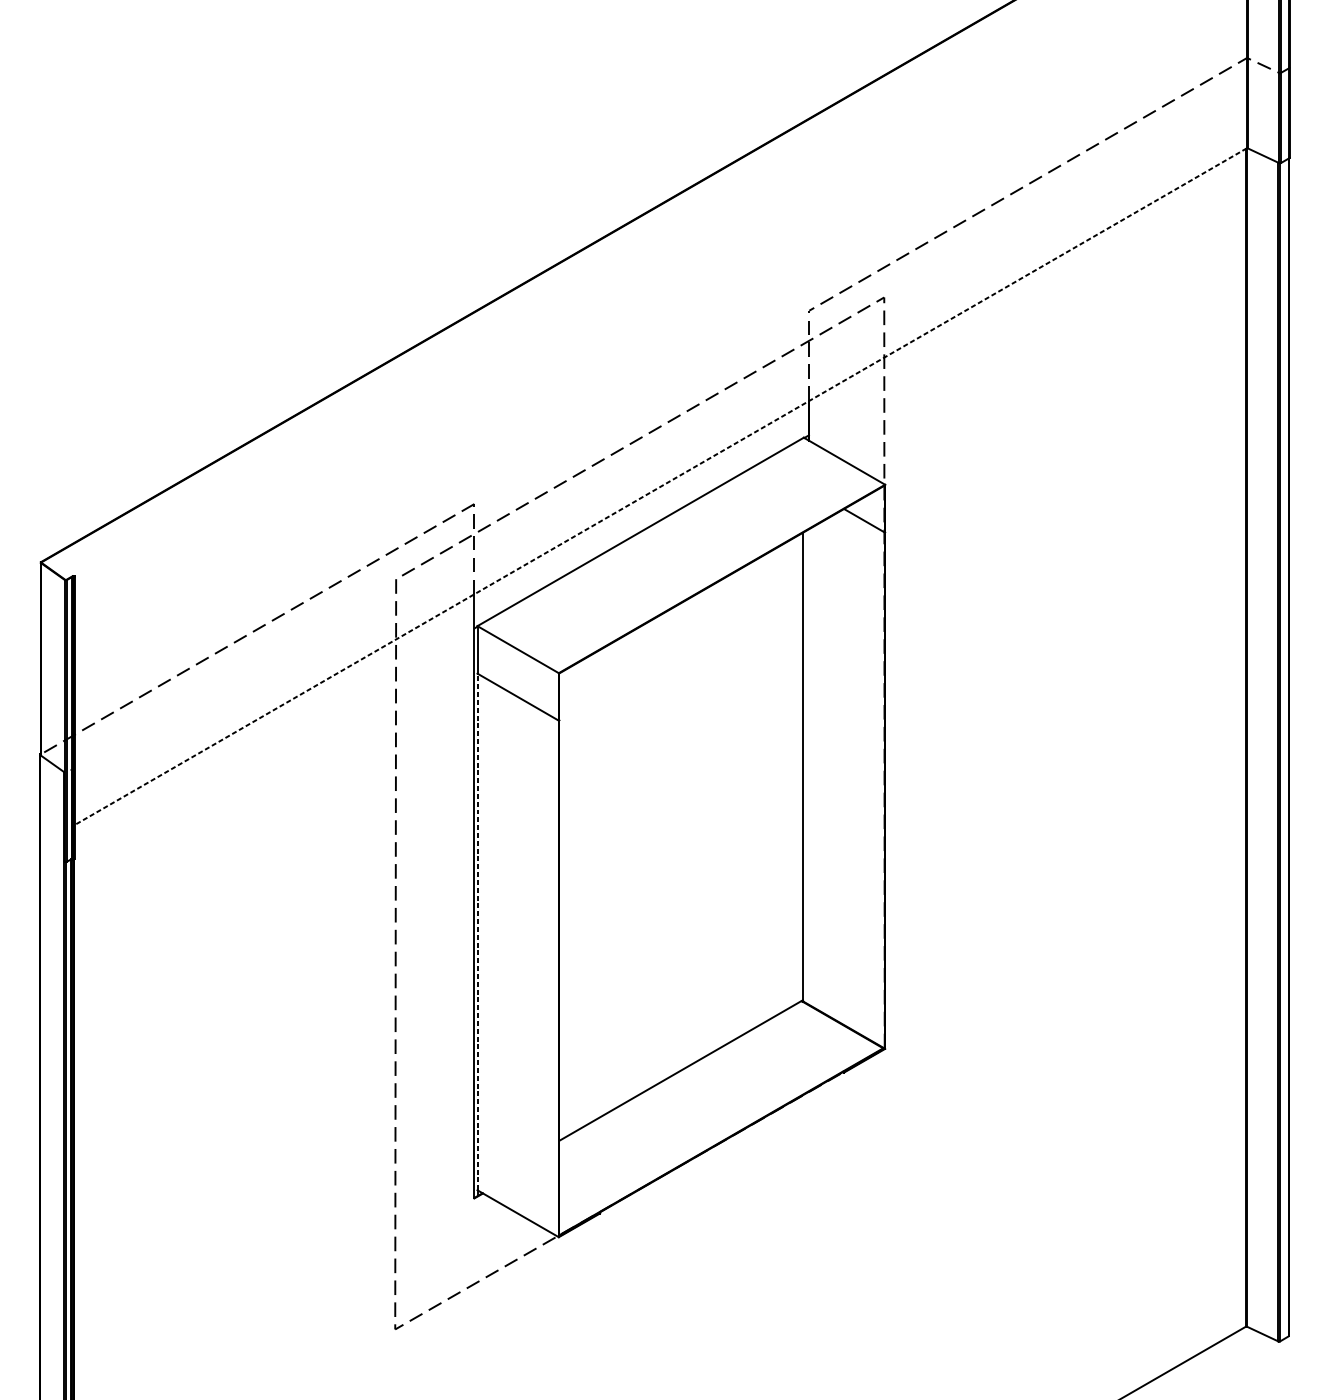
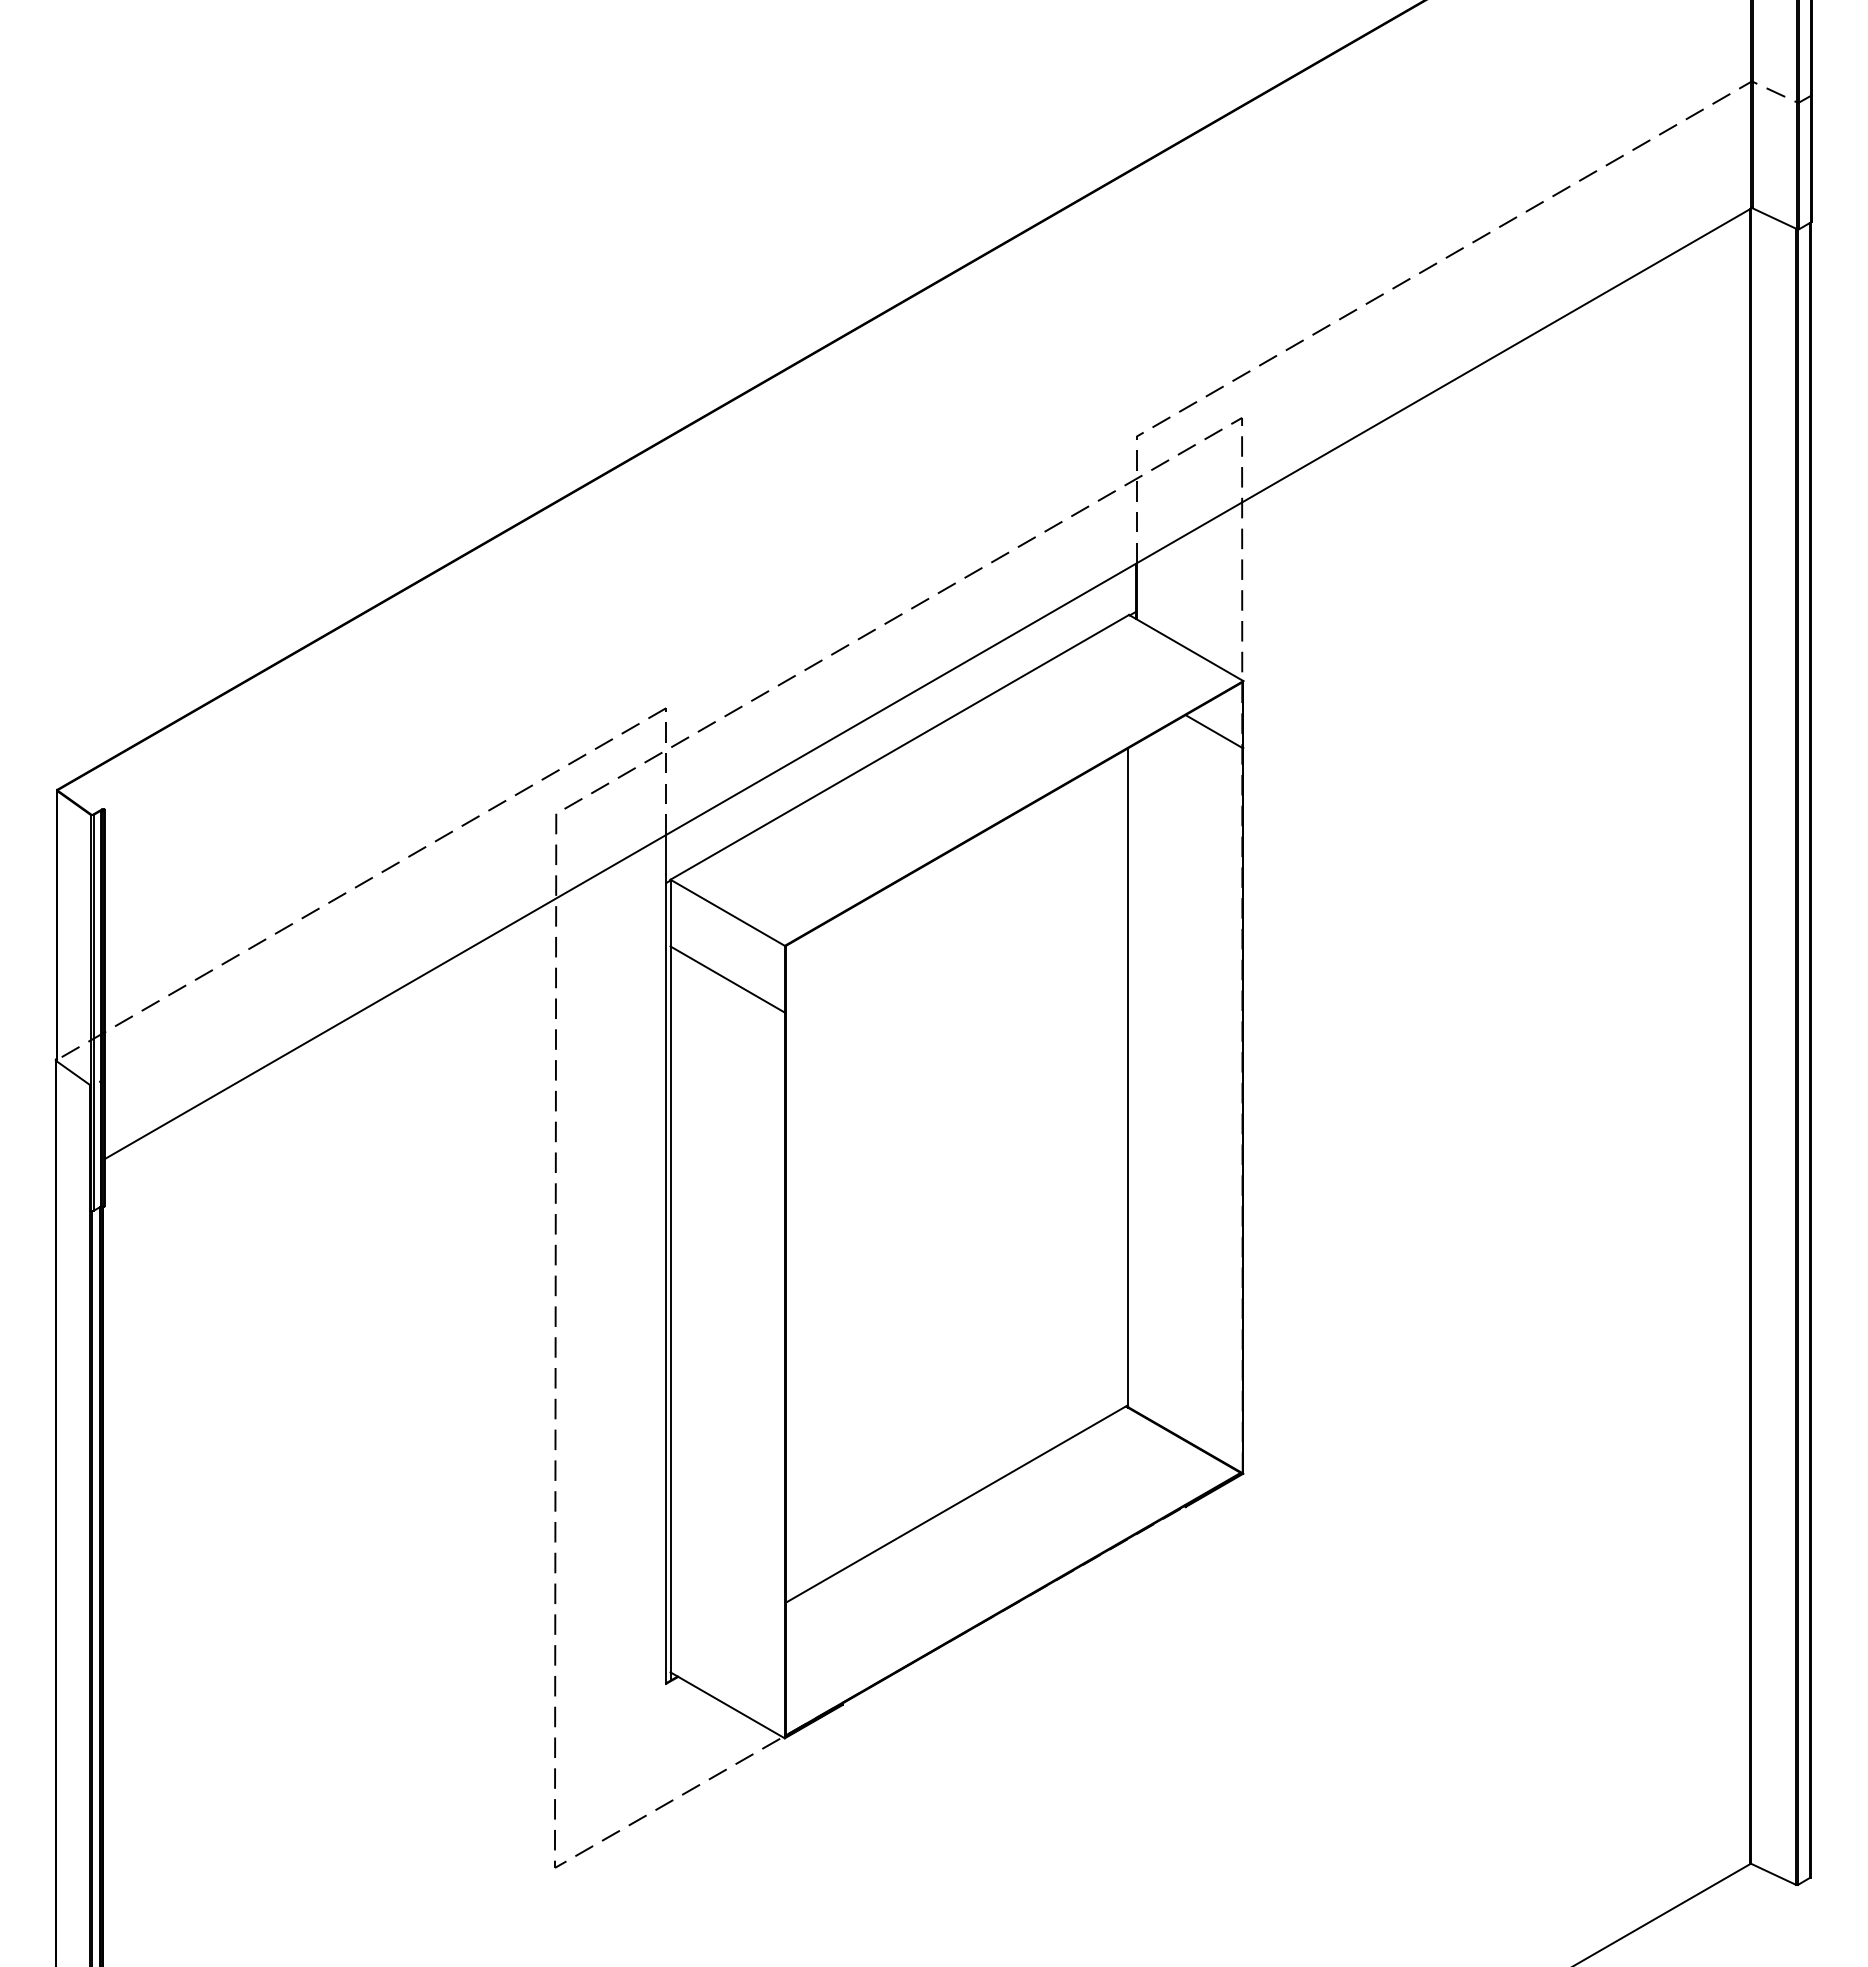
line: (661, 486) -> (928, 683), dashed -> solid
line: (477, 932) -> (670, 1309), dashed -> solid

